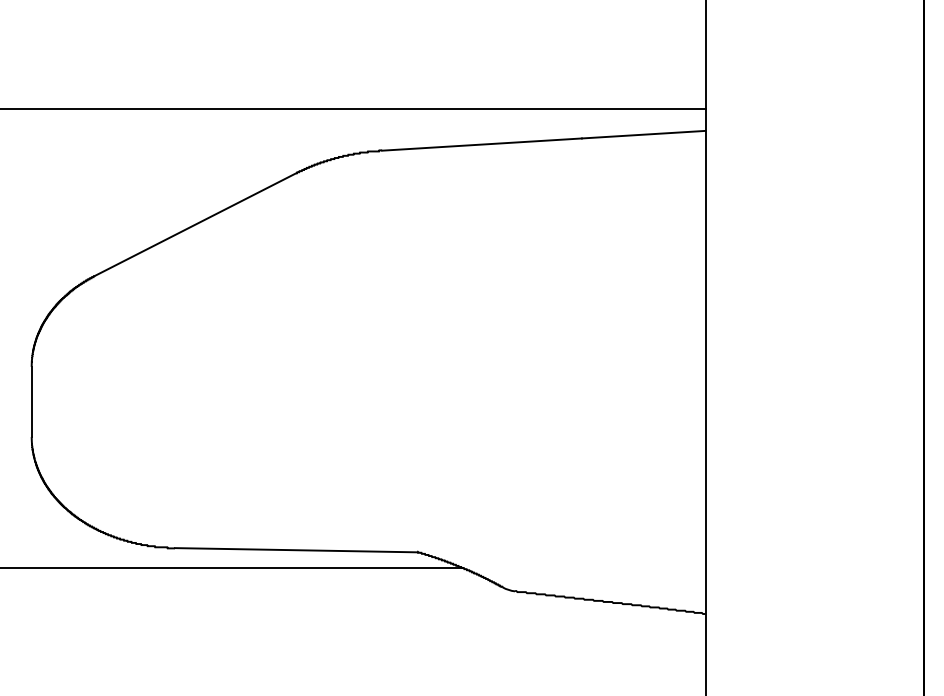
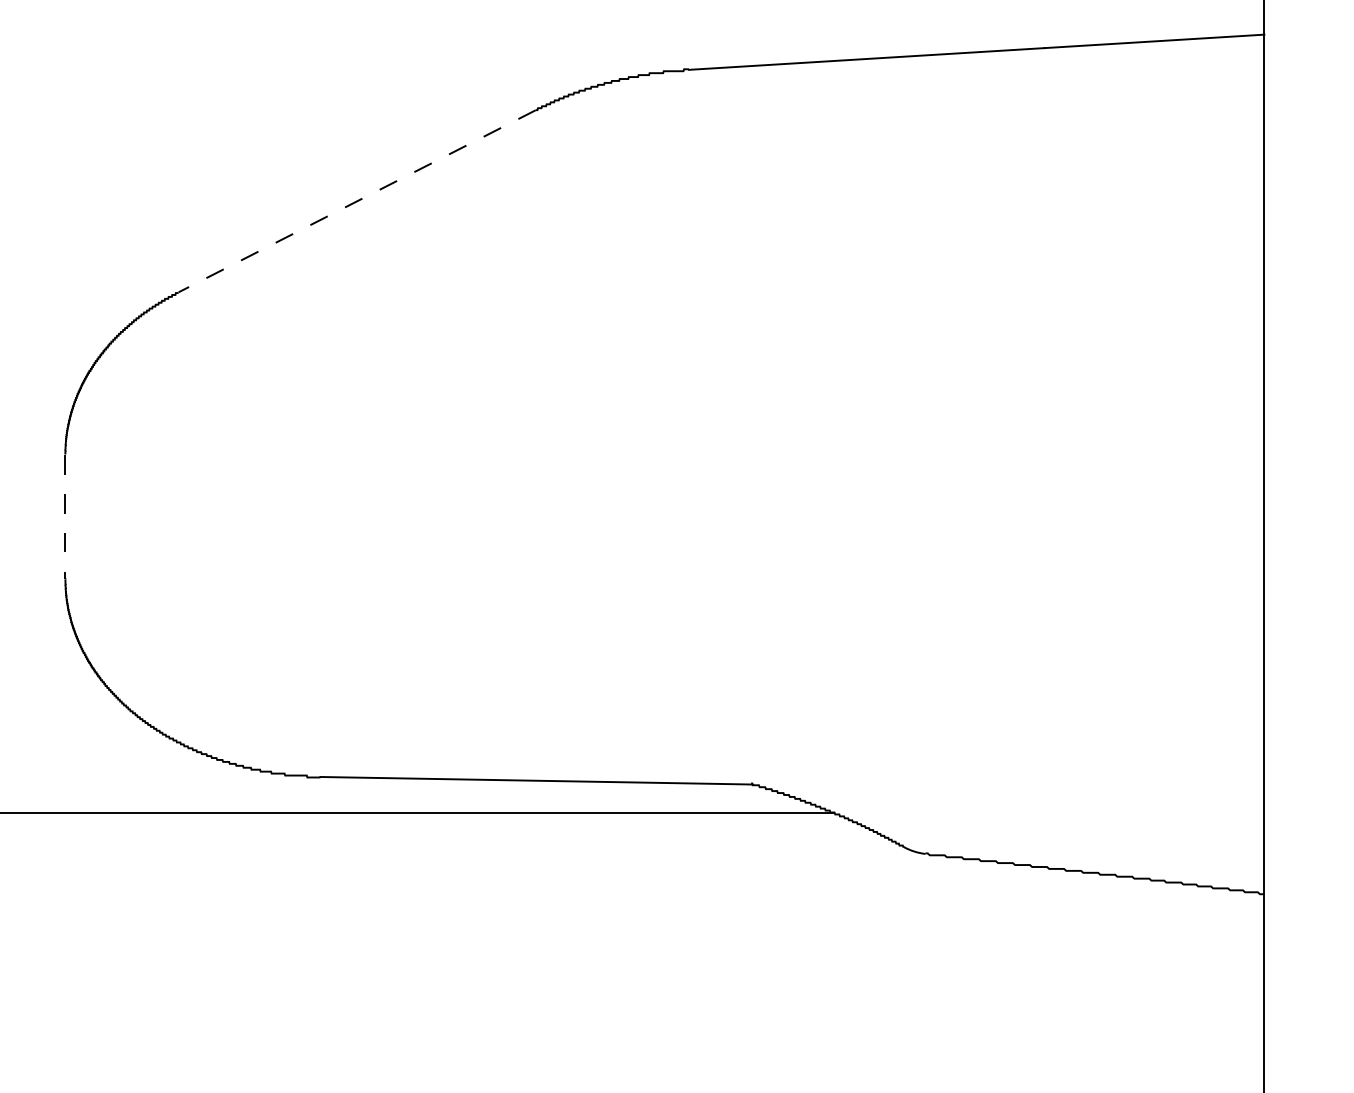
line: (195, 224) -> (356, 201), solid -> dashed
line: (31, 402) -> (65, 517), solid -> dashed

